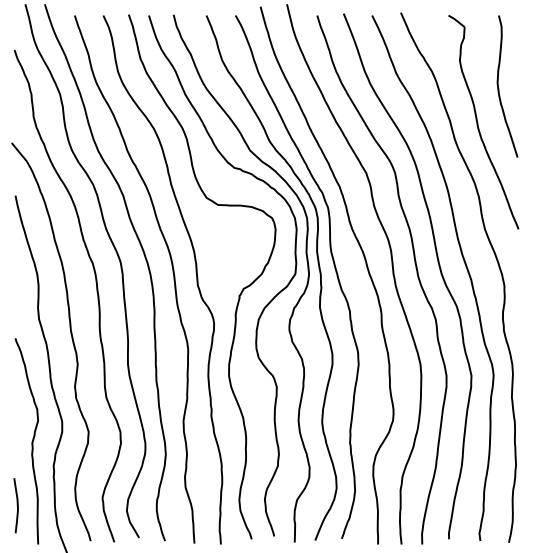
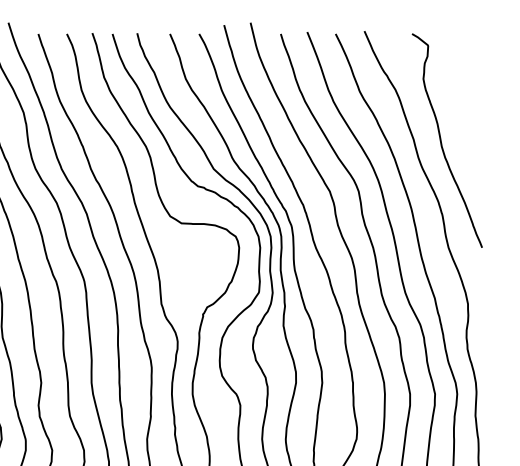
curve: (499, 88) -> (463, 106), removed

